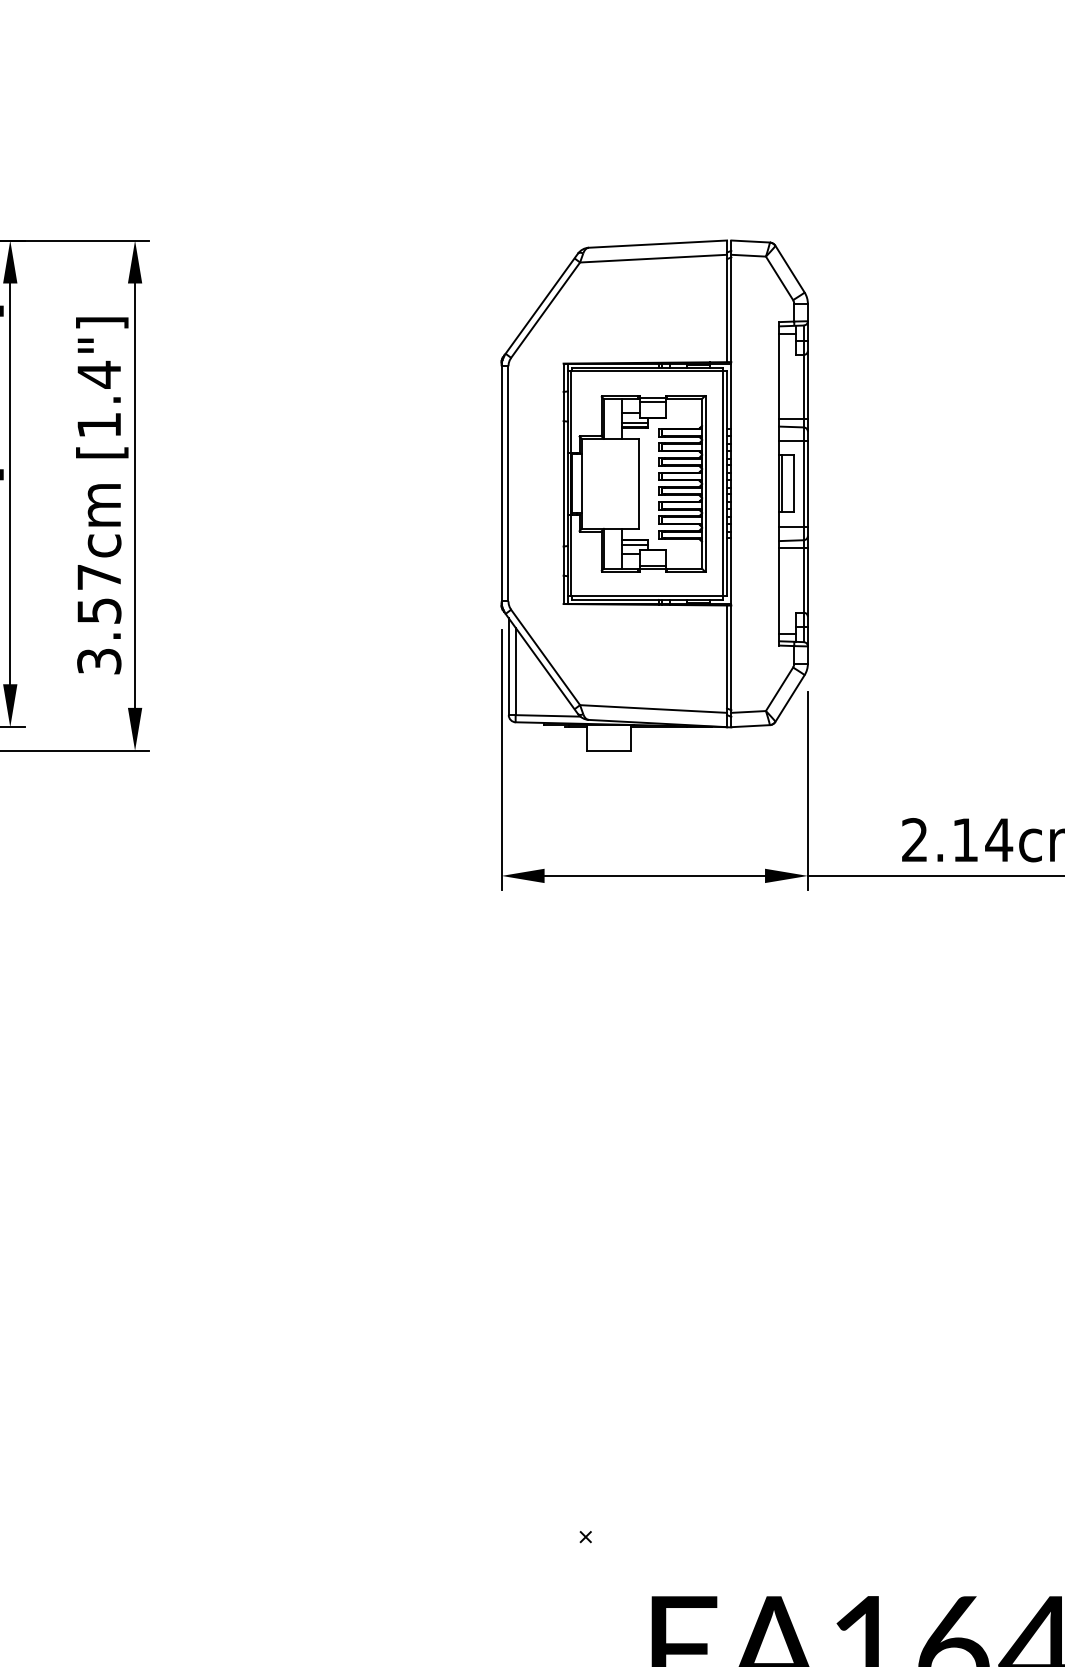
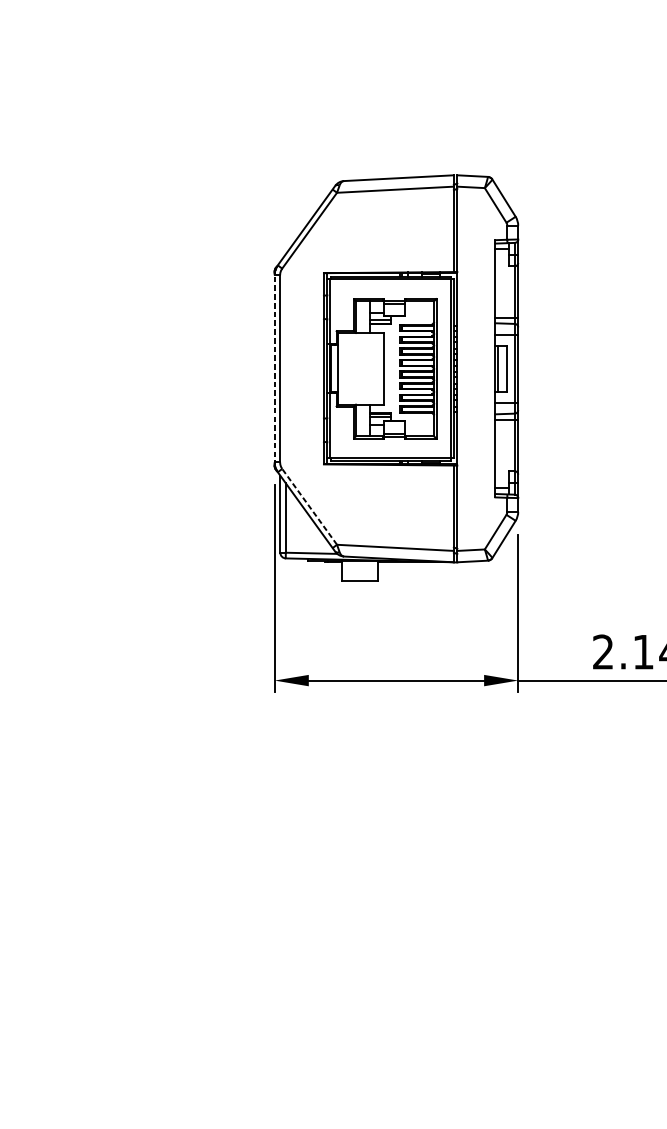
line: (501, 483) -> (274, 368), solid -> dashed
line: (545, 657) -> (309, 506), solid -> dashed

